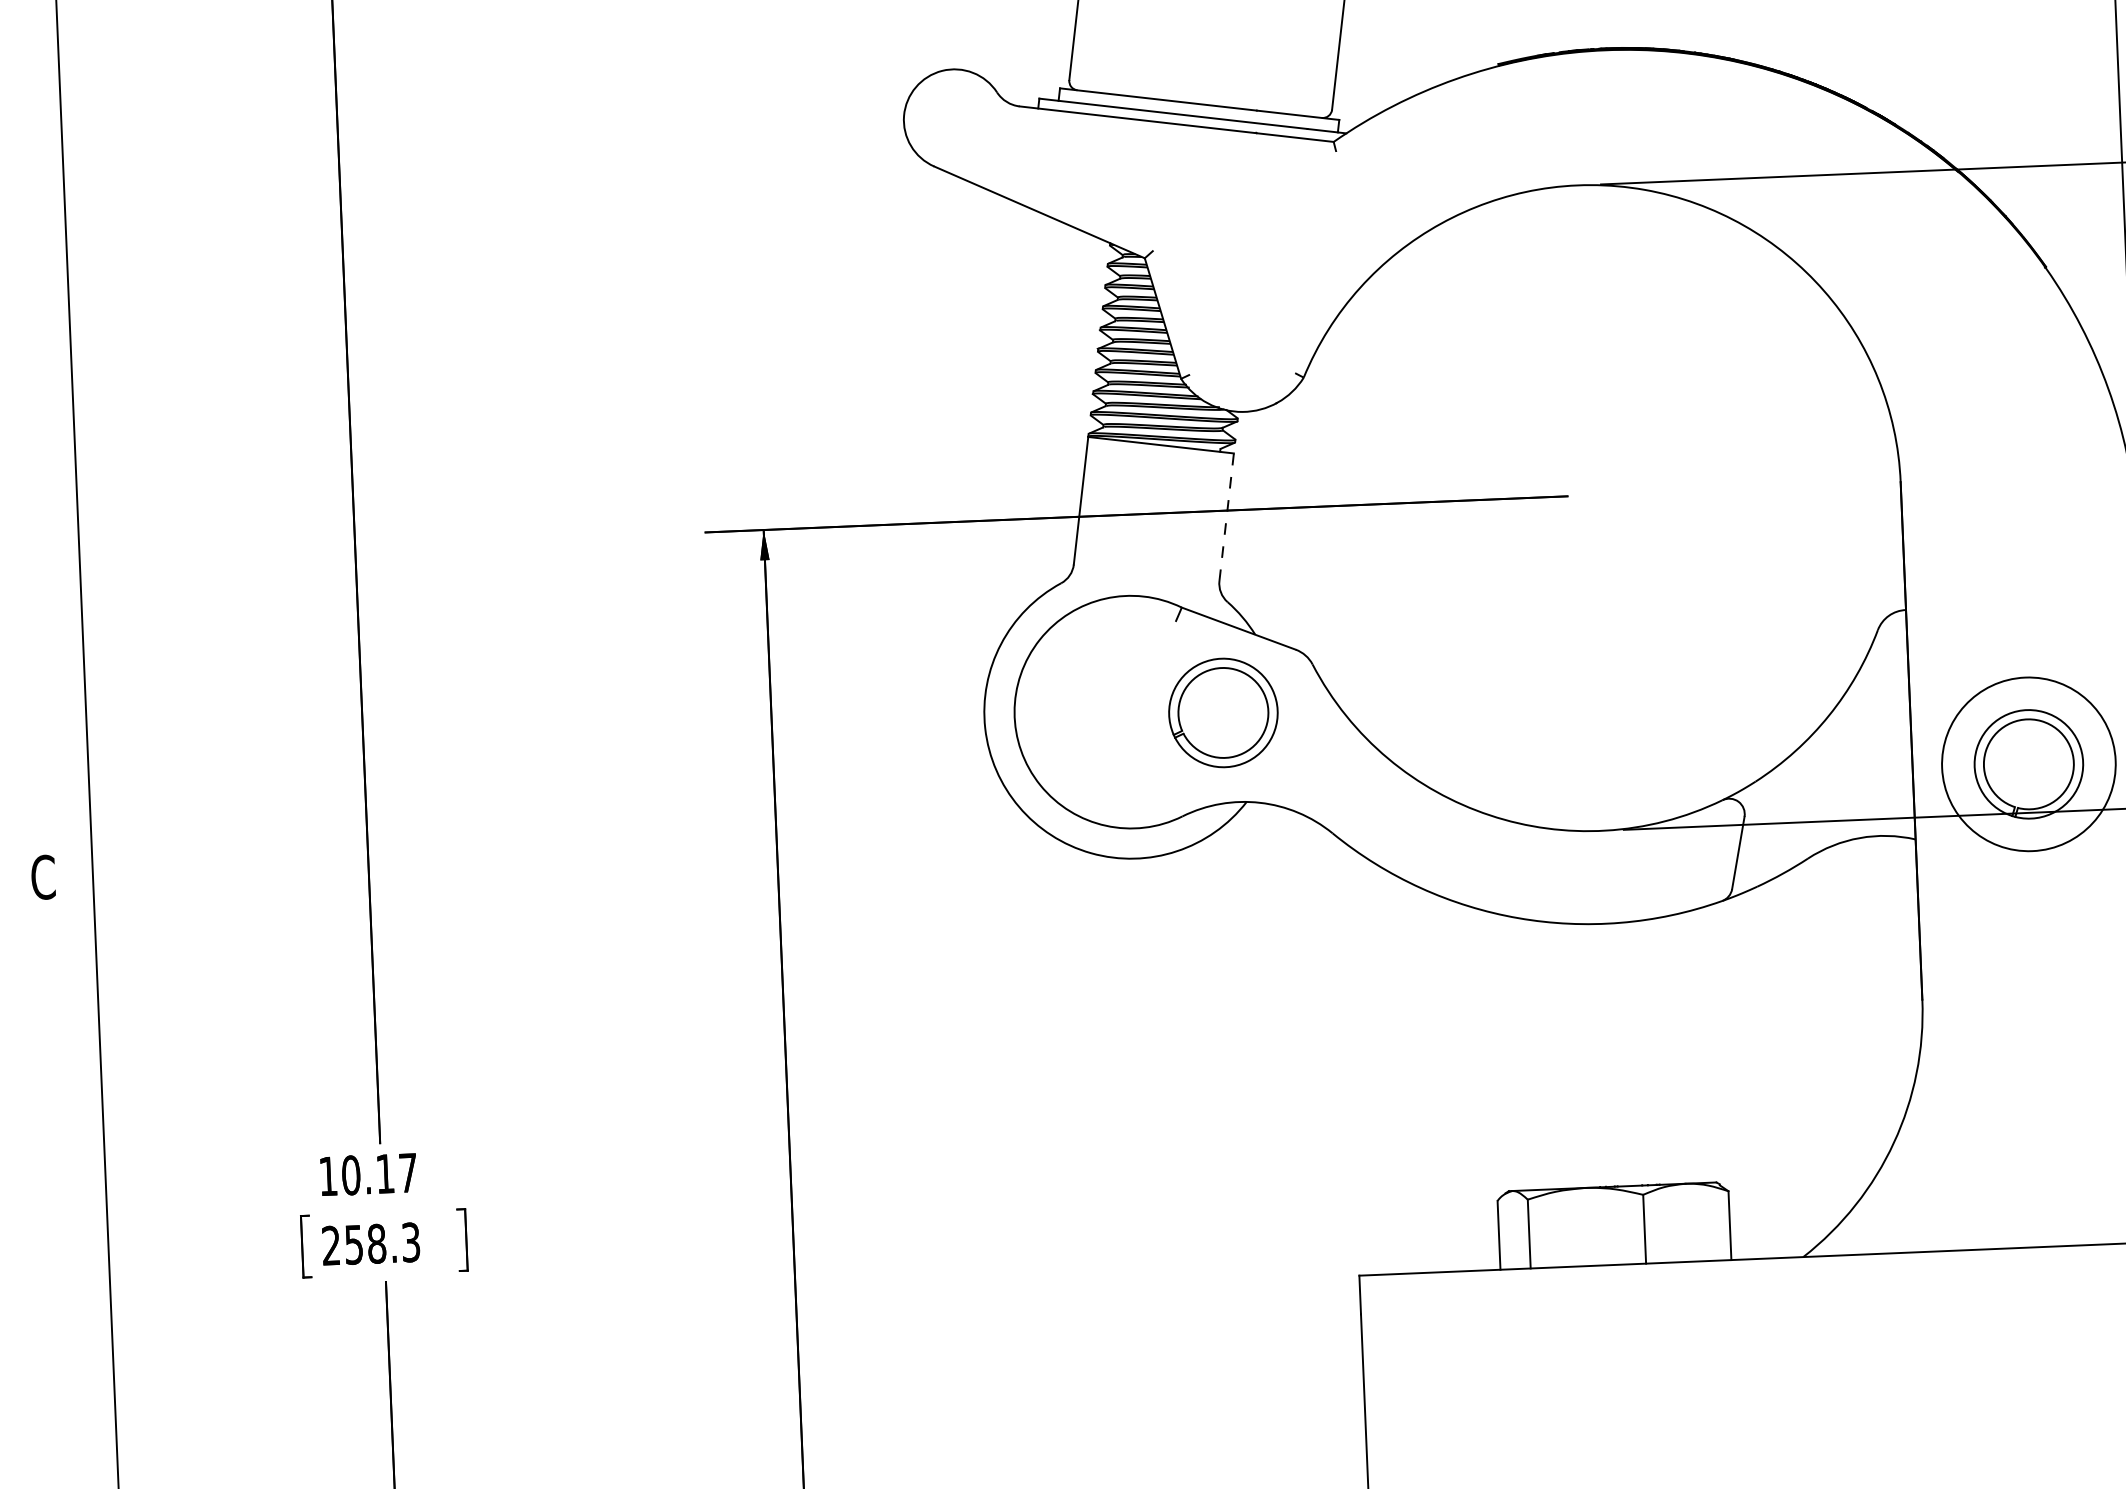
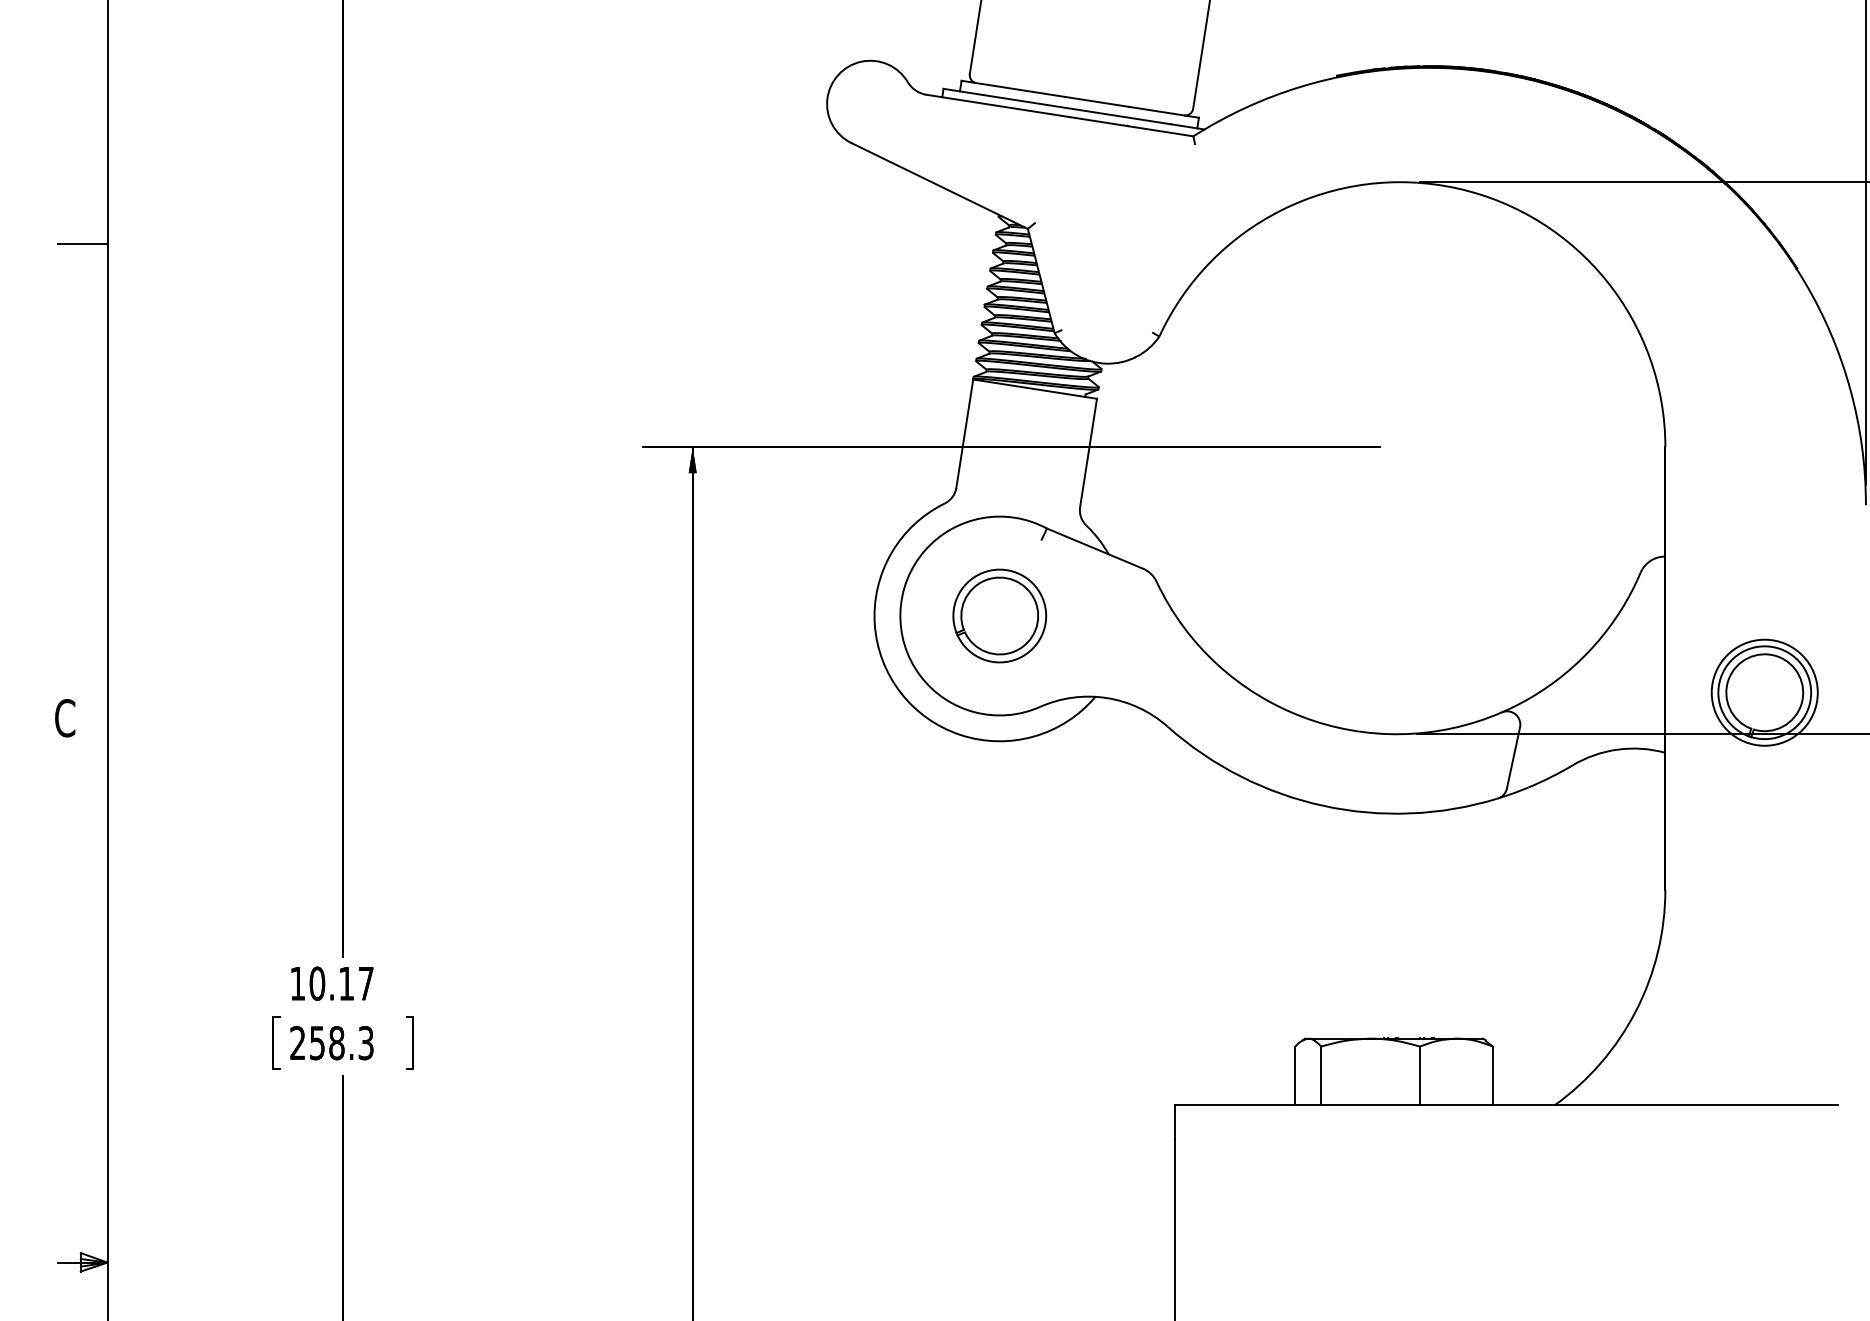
line: (40, 321) -> (82, 243), added
line: (1226, 517) -> (1088, 453), dashed -> solid
part: (1223, 712) -> (999, 615), moved
circle: (2028, 764) -> (1764, 692), size x0.71

